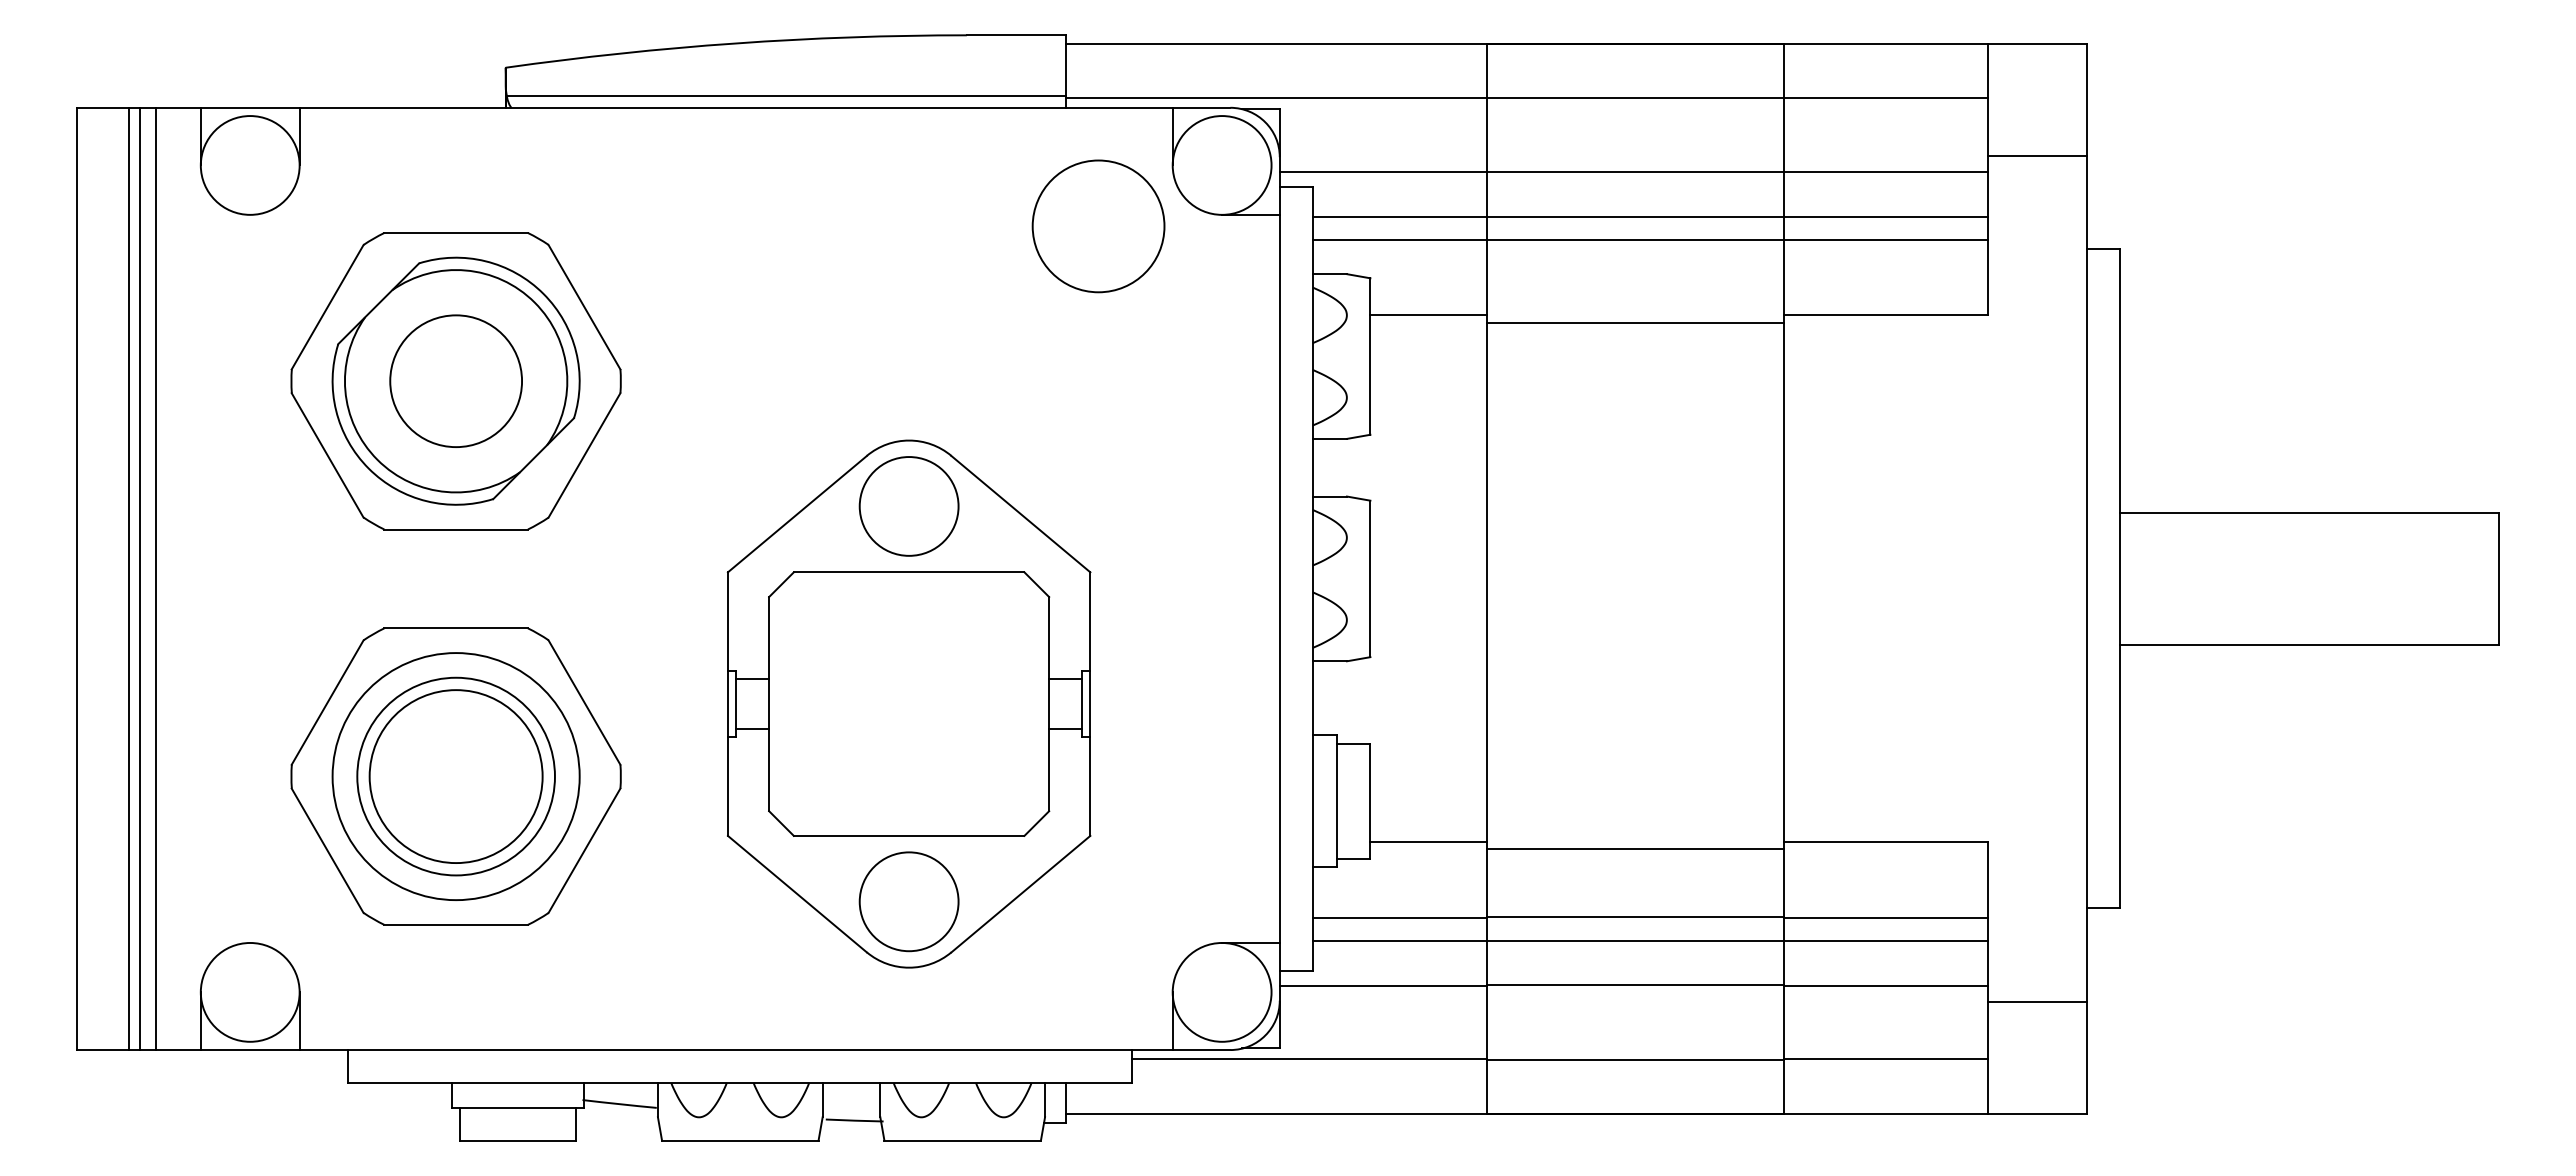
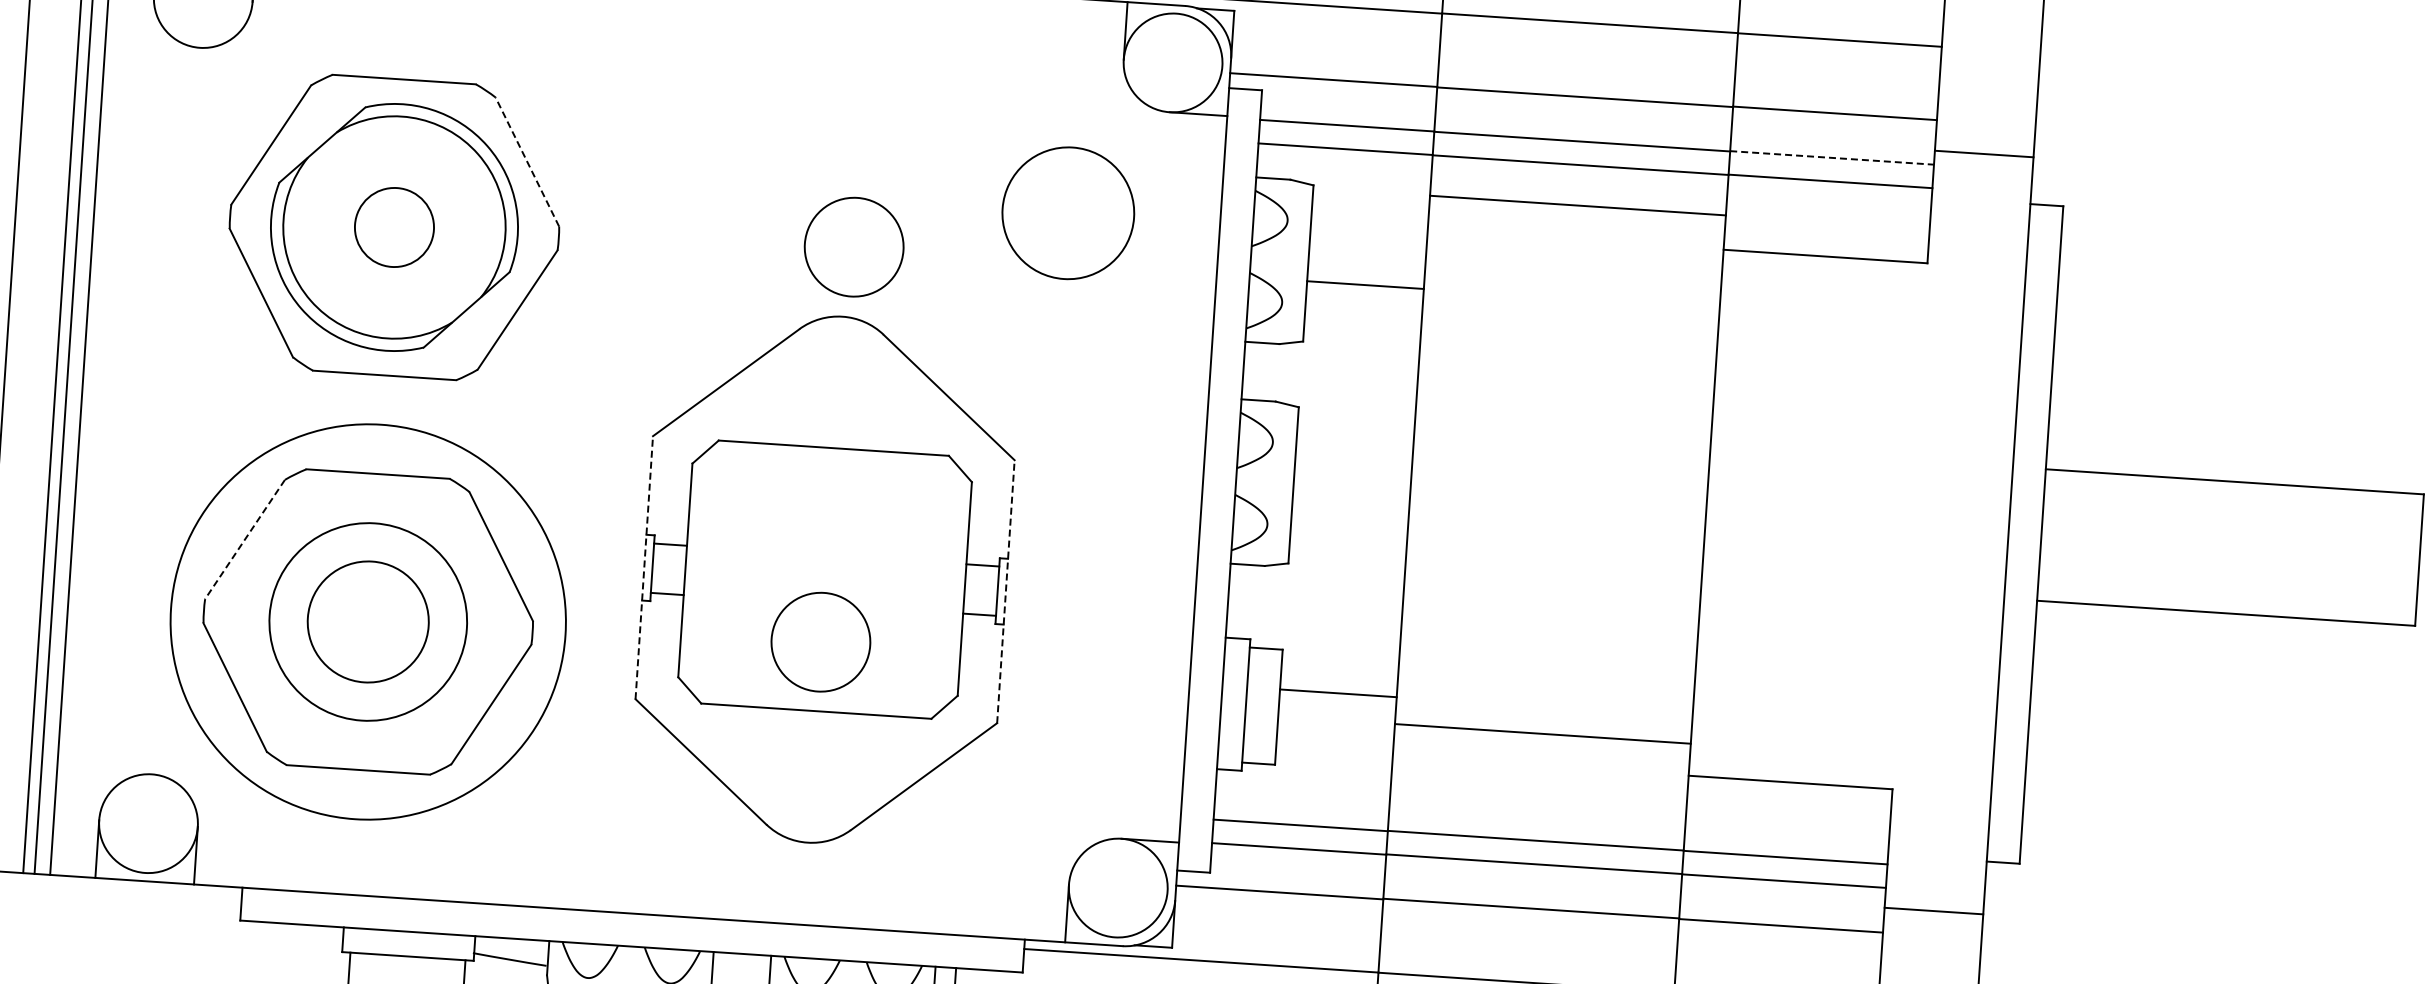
line: (2037, 155) -> (1984, 153), moved
line: (1886, 216) -> (1832, 157), solid -> dashed
circle: (1098, 226) -> (1068, 213), moved
line: (584, 307) -> (527, 162), solid -> dashed
line: (1428, 315) -> (1365, 285), moved
line: (1635, 322) -> (1577, 205), moved
circle: (456, 381) -> (394, 227), size x0.6
circle: (908, 506) -> (853, 247), moved
line: (327, 702) -> (244, 539), solid -> dashed
line: (727, 704) -> (643, 568), solid -> dashed
line: (1090, 704) -> (1006, 592), solid -> dashed
circle: (455, 776) -> (367, 621), size x0.7
circle: (455, 776) -> (367, 621), size x1.6
line: (1428, 842) -> (1338, 693), moved
line: (1635, 849) -> (1542, 733), moved
circle: (908, 901) -> (820, 641), moved
line: (2037, 1002) -> (1933, 911), moved

